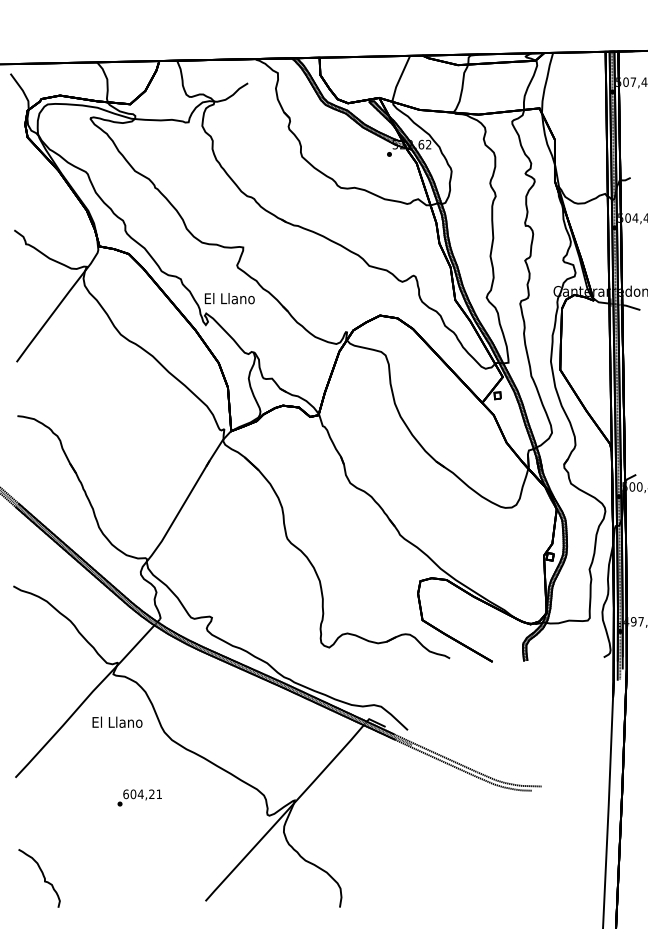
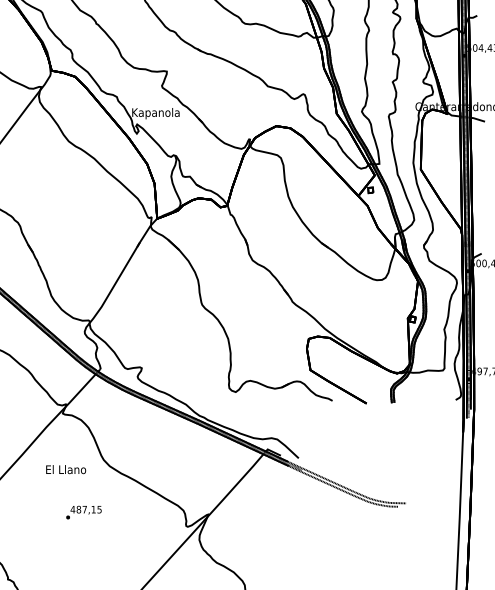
text: (229, 300) -> (155, 114), El Llano -> Kapanola
text: (117, 721) -> (66, 468), moved
text: (142, 794) -> (86, 509), 604,21 -> 487,15

